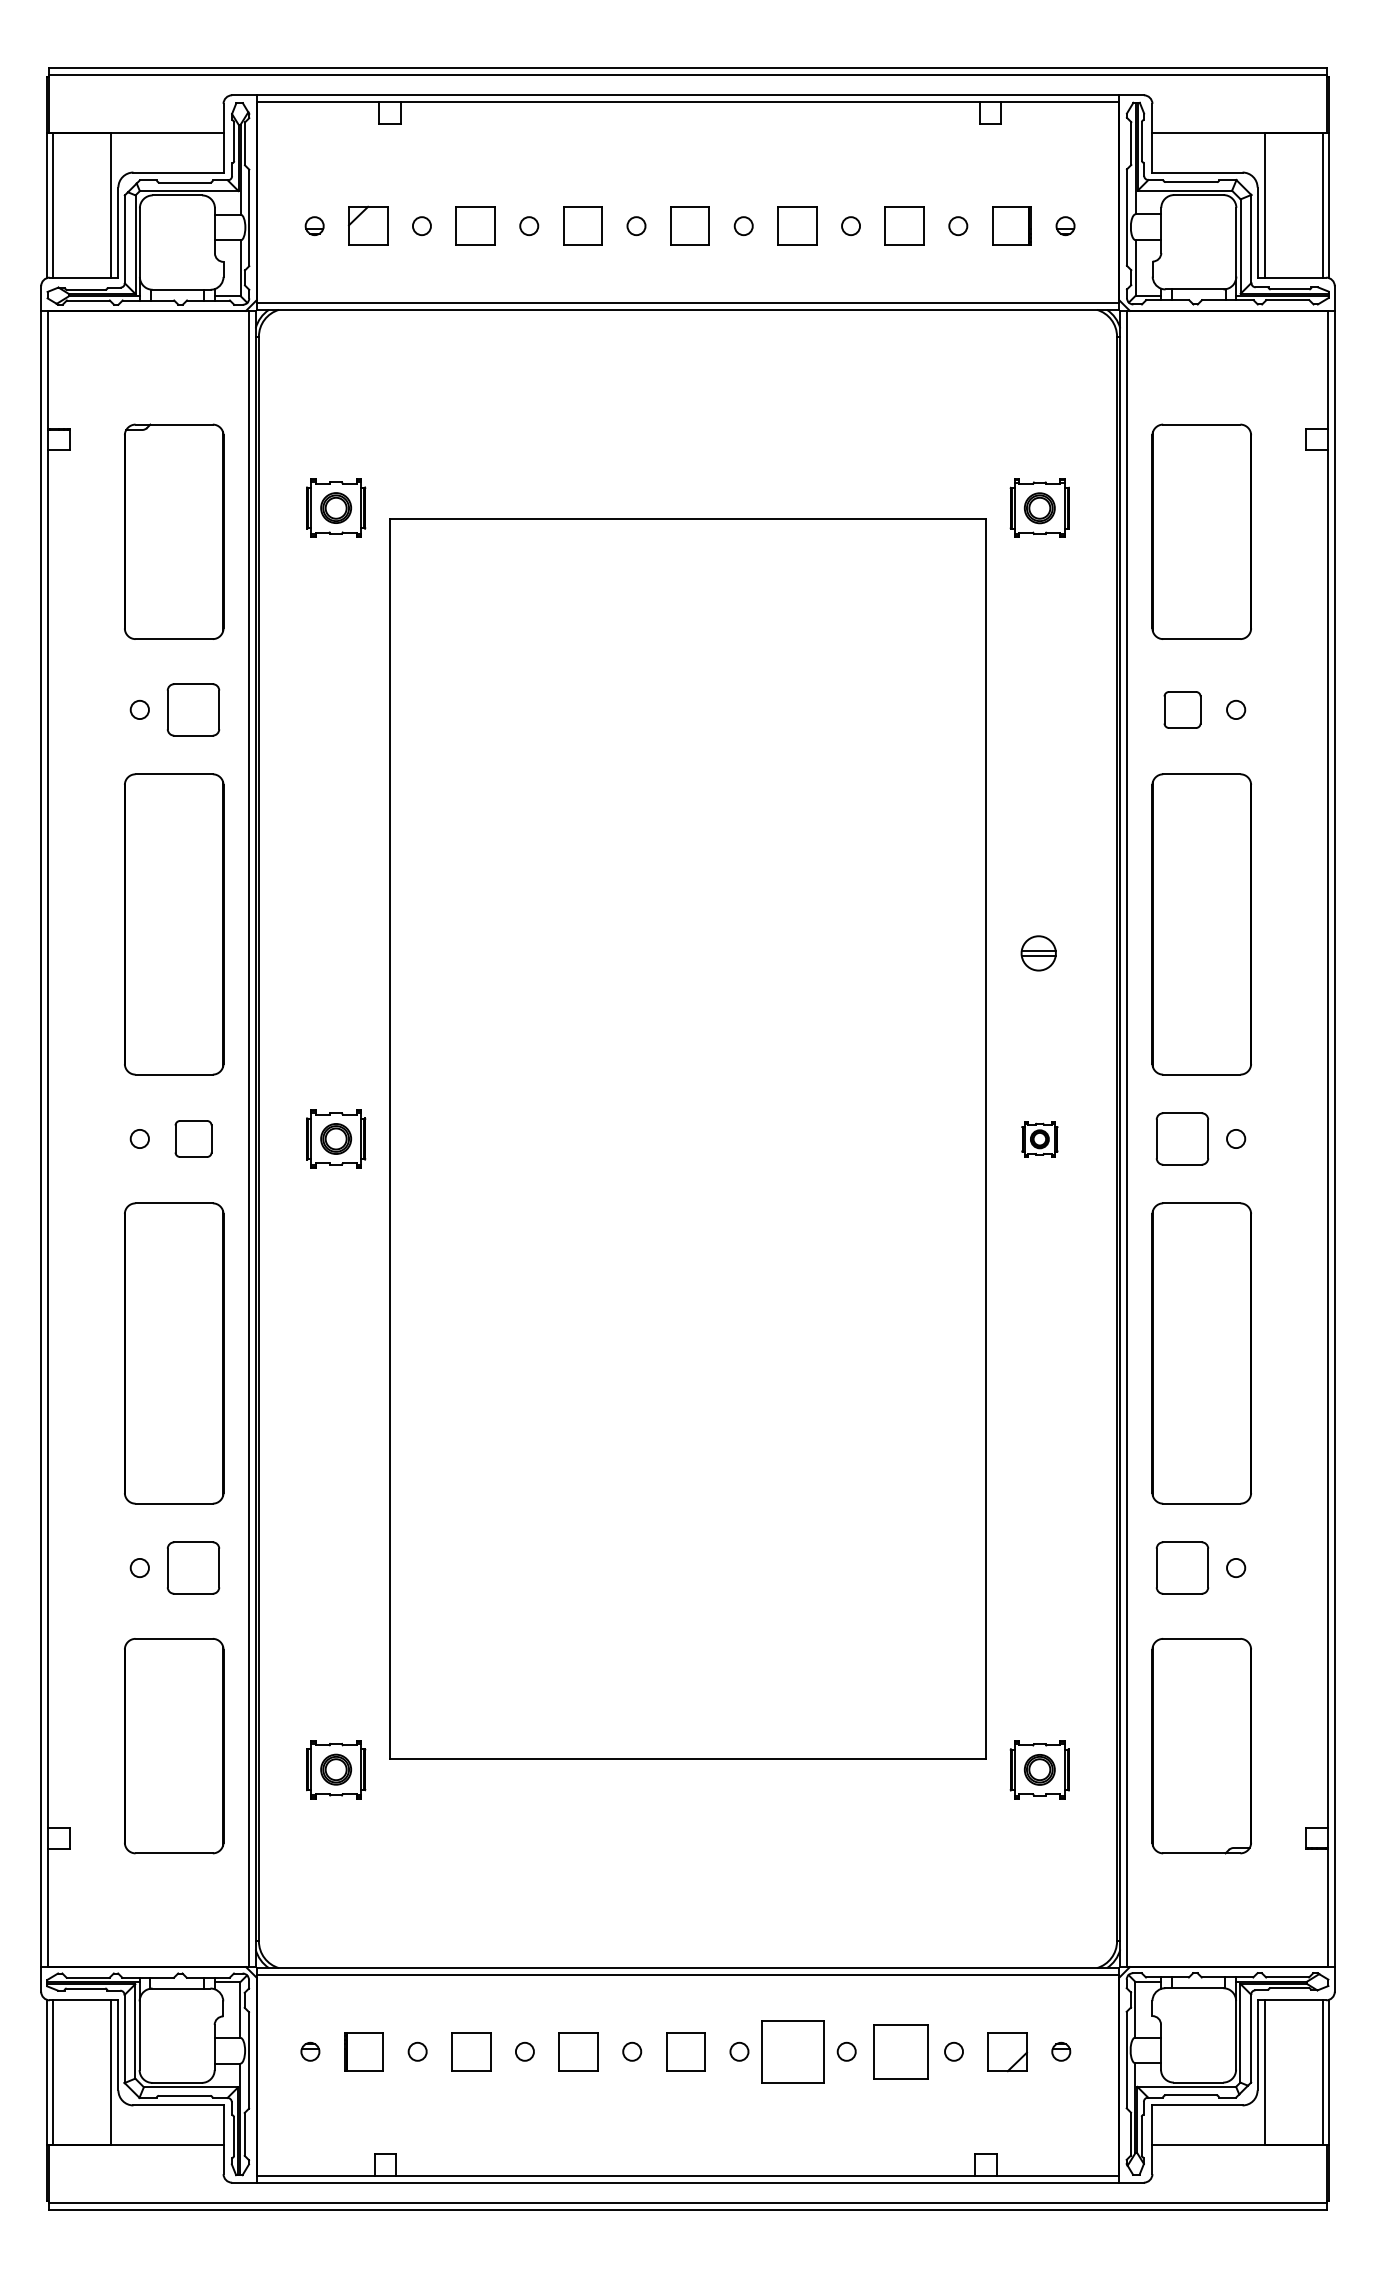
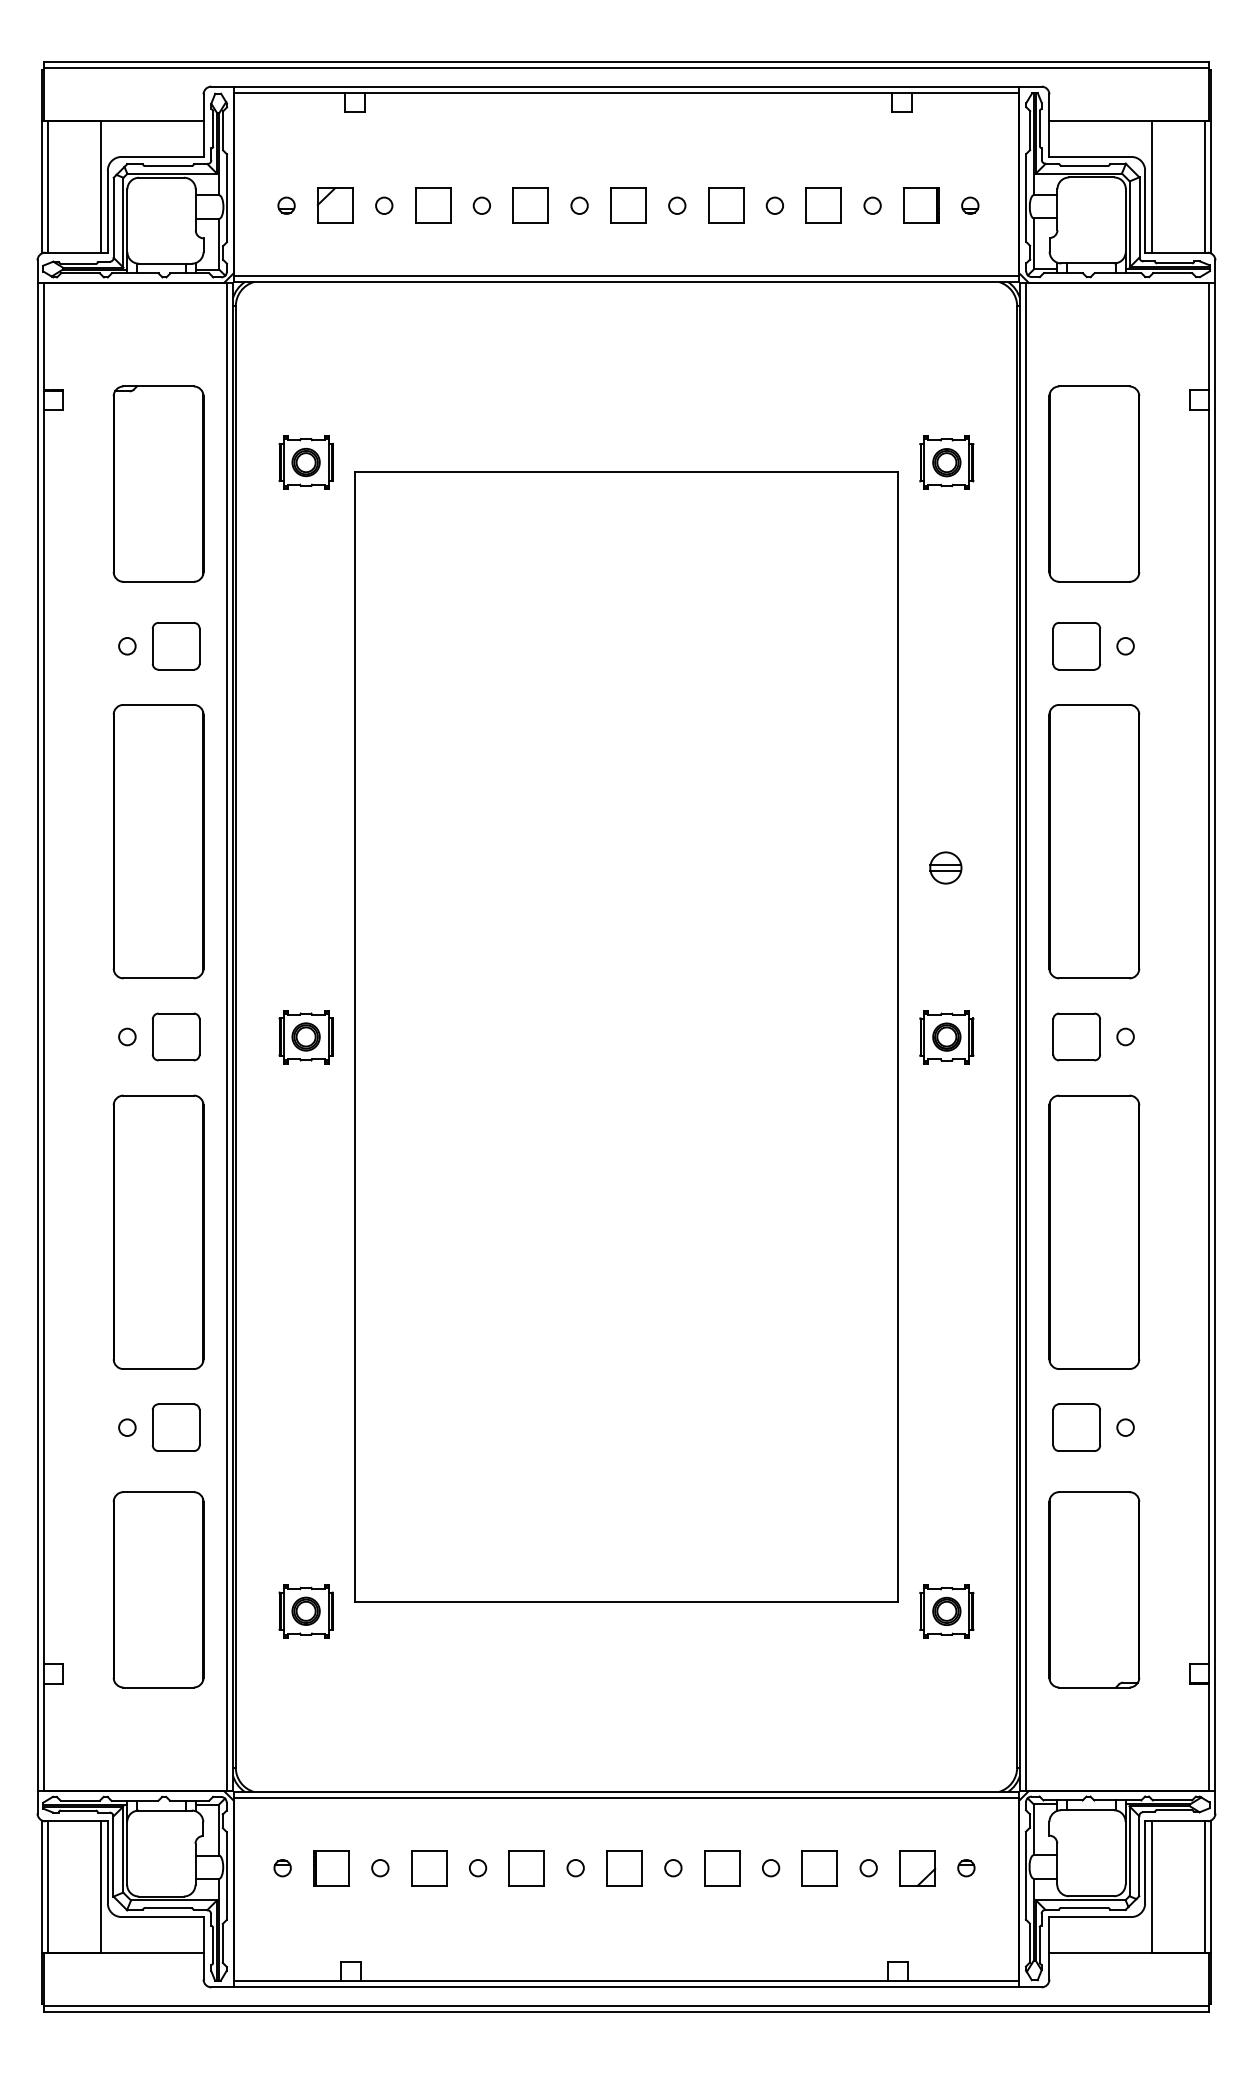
part: (1182, 710) -> (1076, 646), size x1.43
part: (193, 1138) -> (176, 1036), size x1.43
part: (1039, 1139) -> (946, 1037), size x1.67
part: (793, 2052) -> (722, 1868), size x0.62
part: (899, 2052) -> (819, 1868), size x0.71

